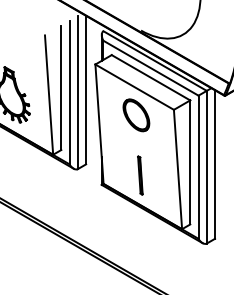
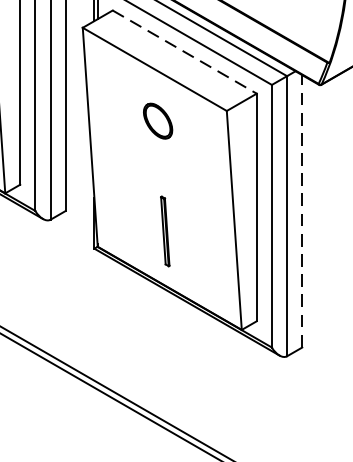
line: (151, 78) -> (185, 53), solid -> dashed
part: (136, 115) -> (158, 121), size x0.6
line: (215, 164) -> (303, 211), solid -> dashed

